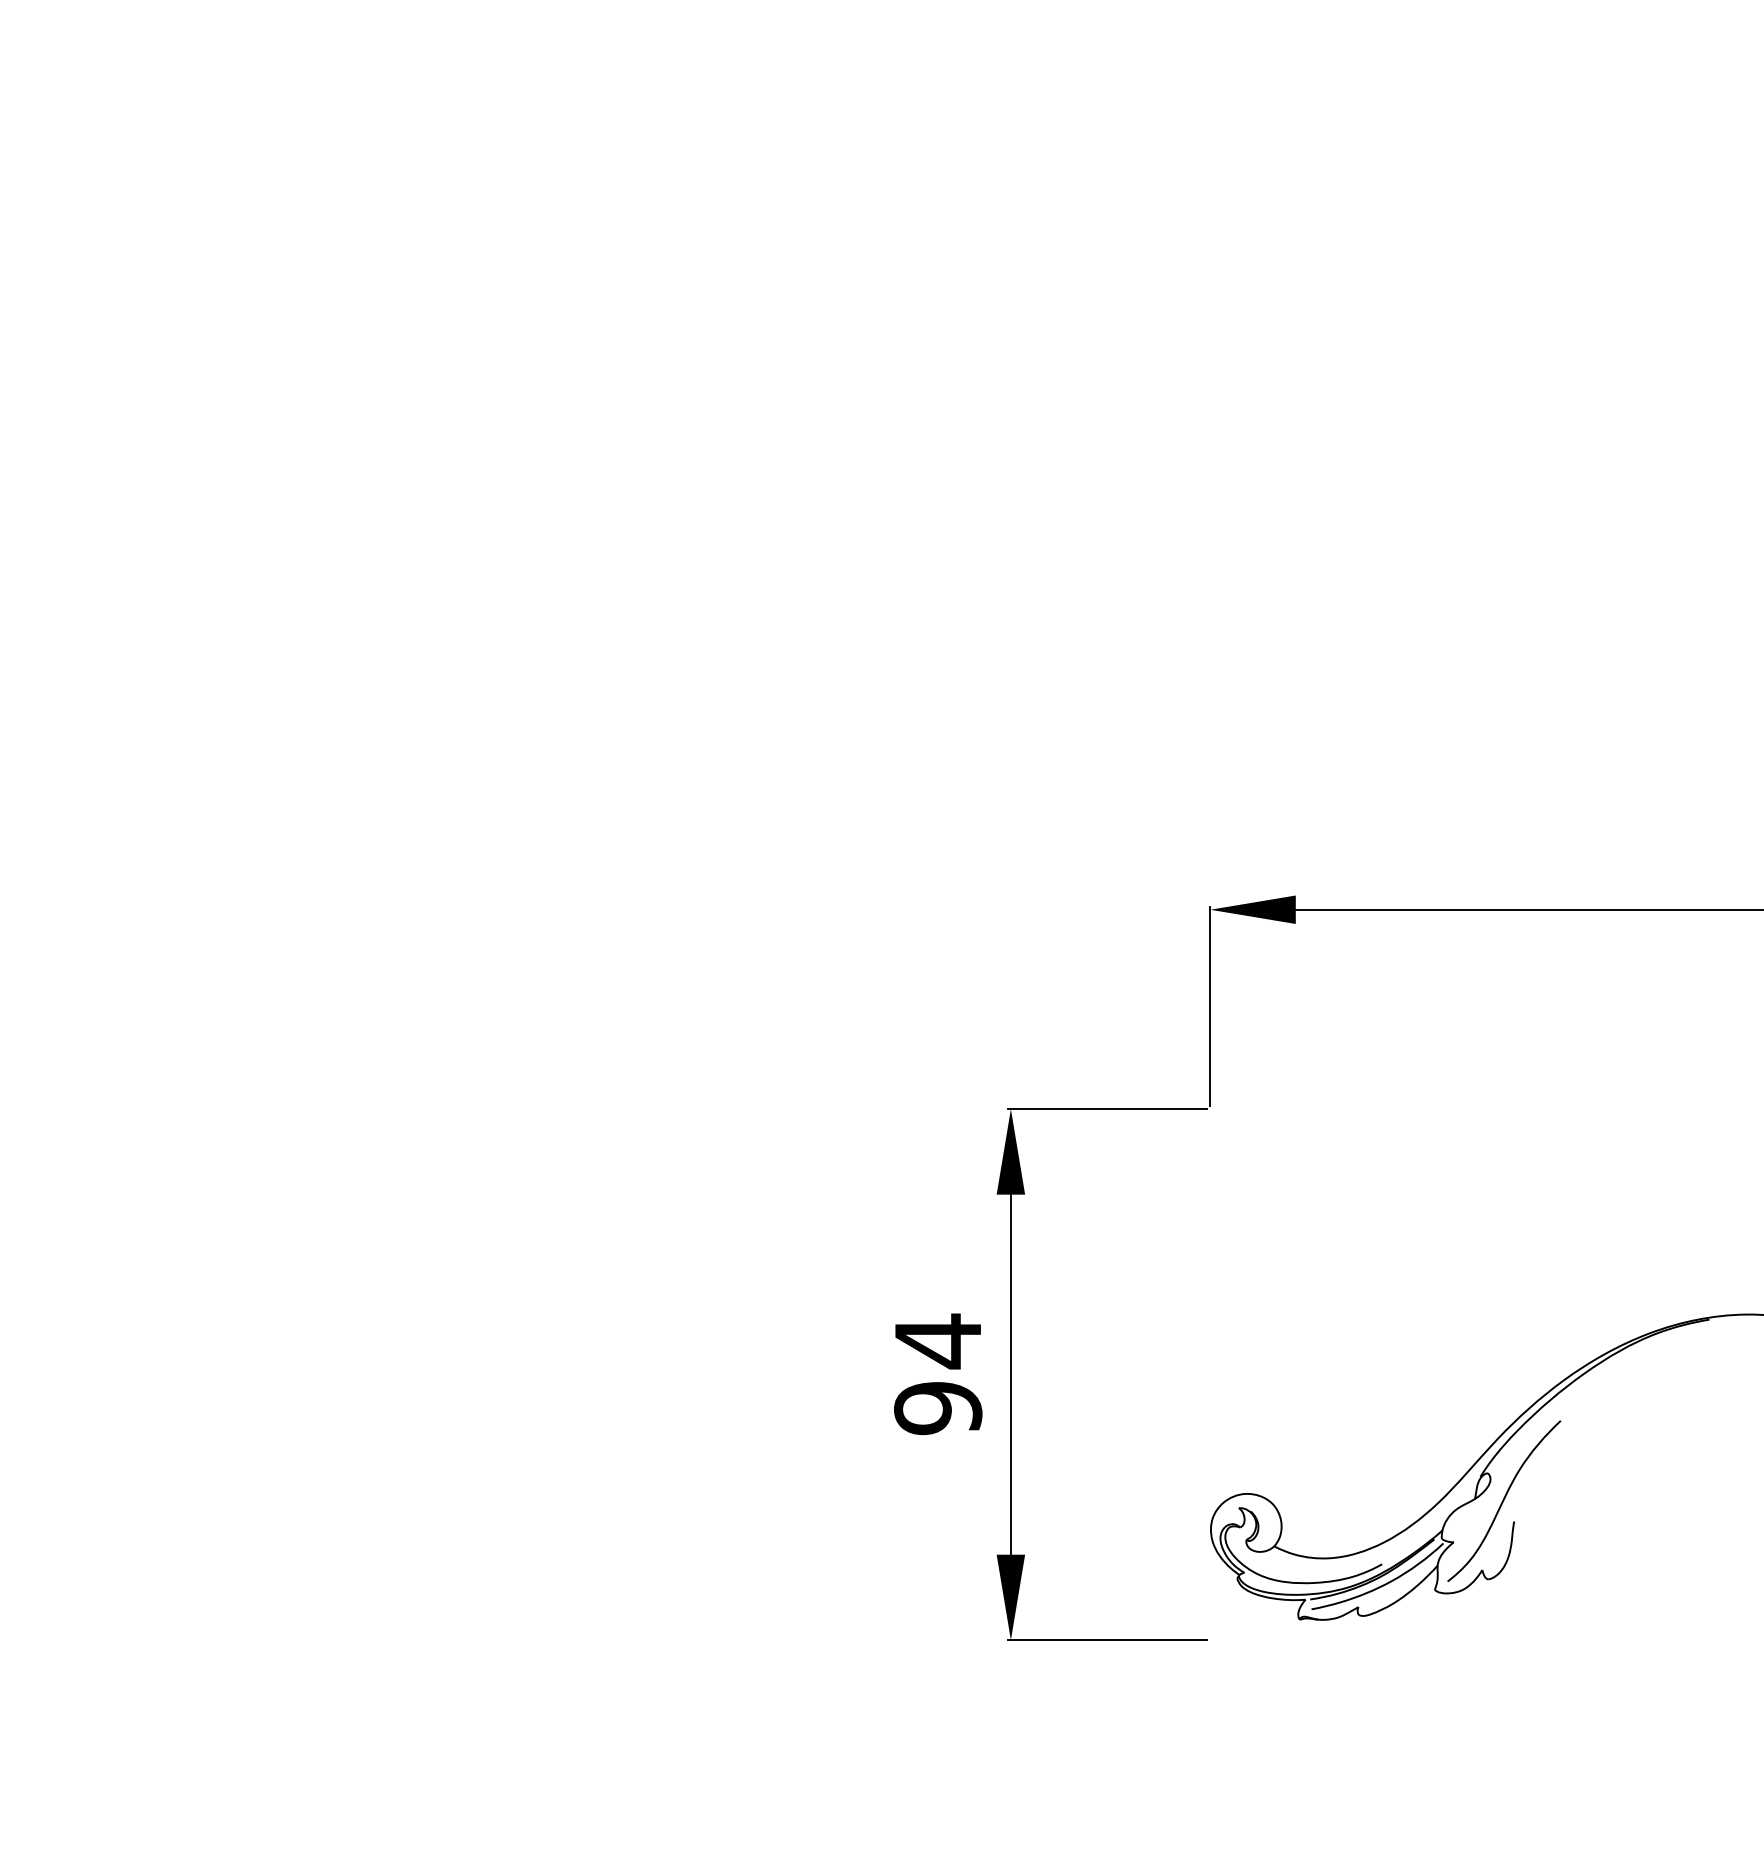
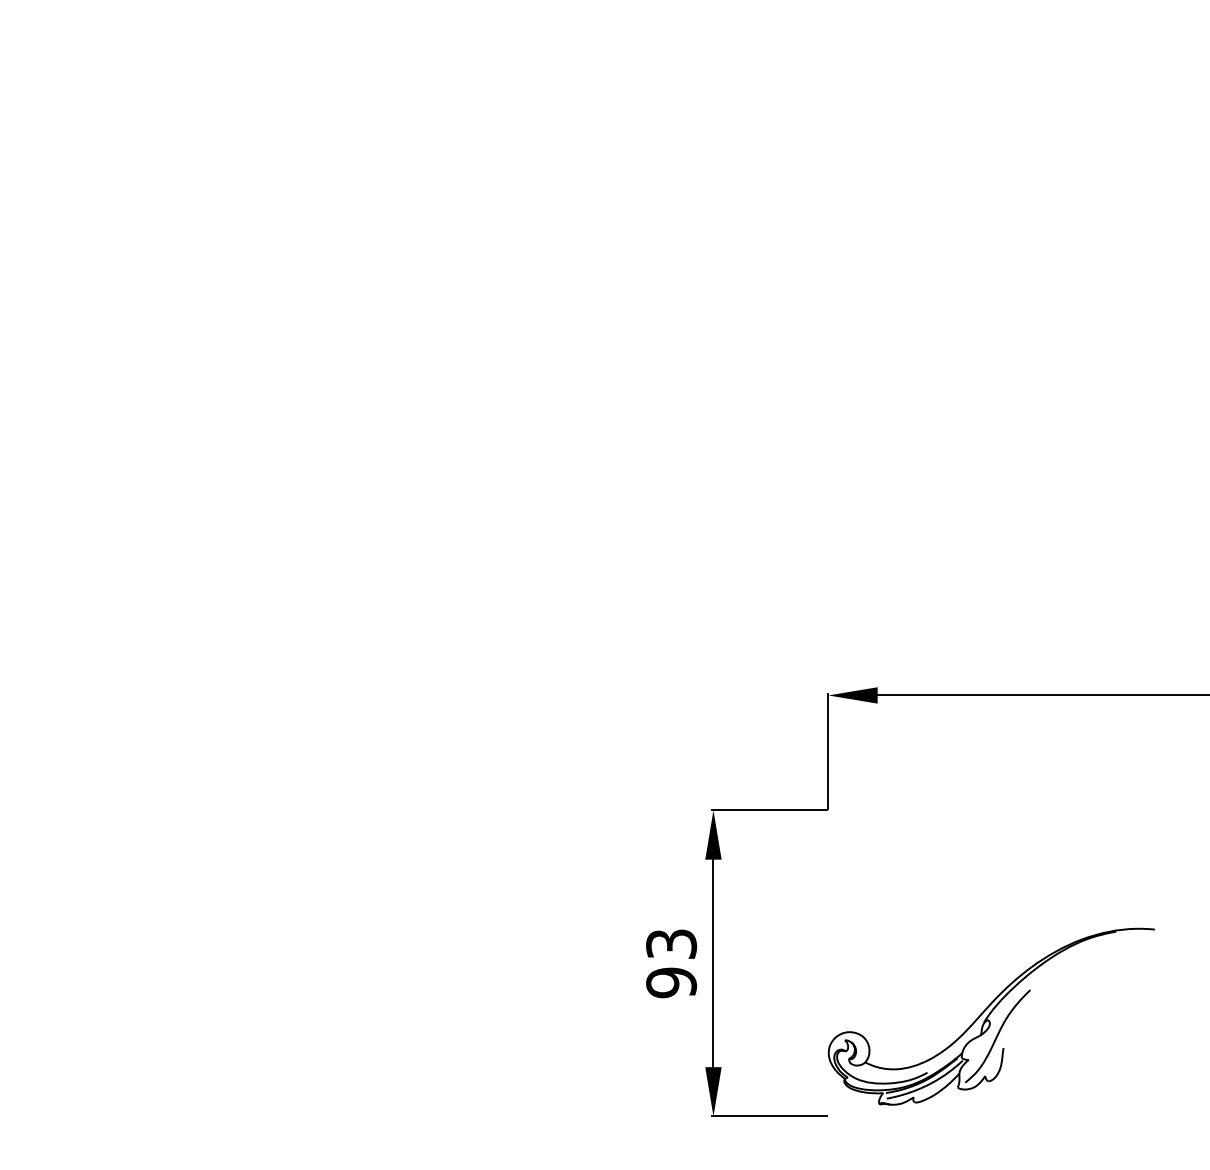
text: (938, 1341) -> (671, 944), 94 -> 93

